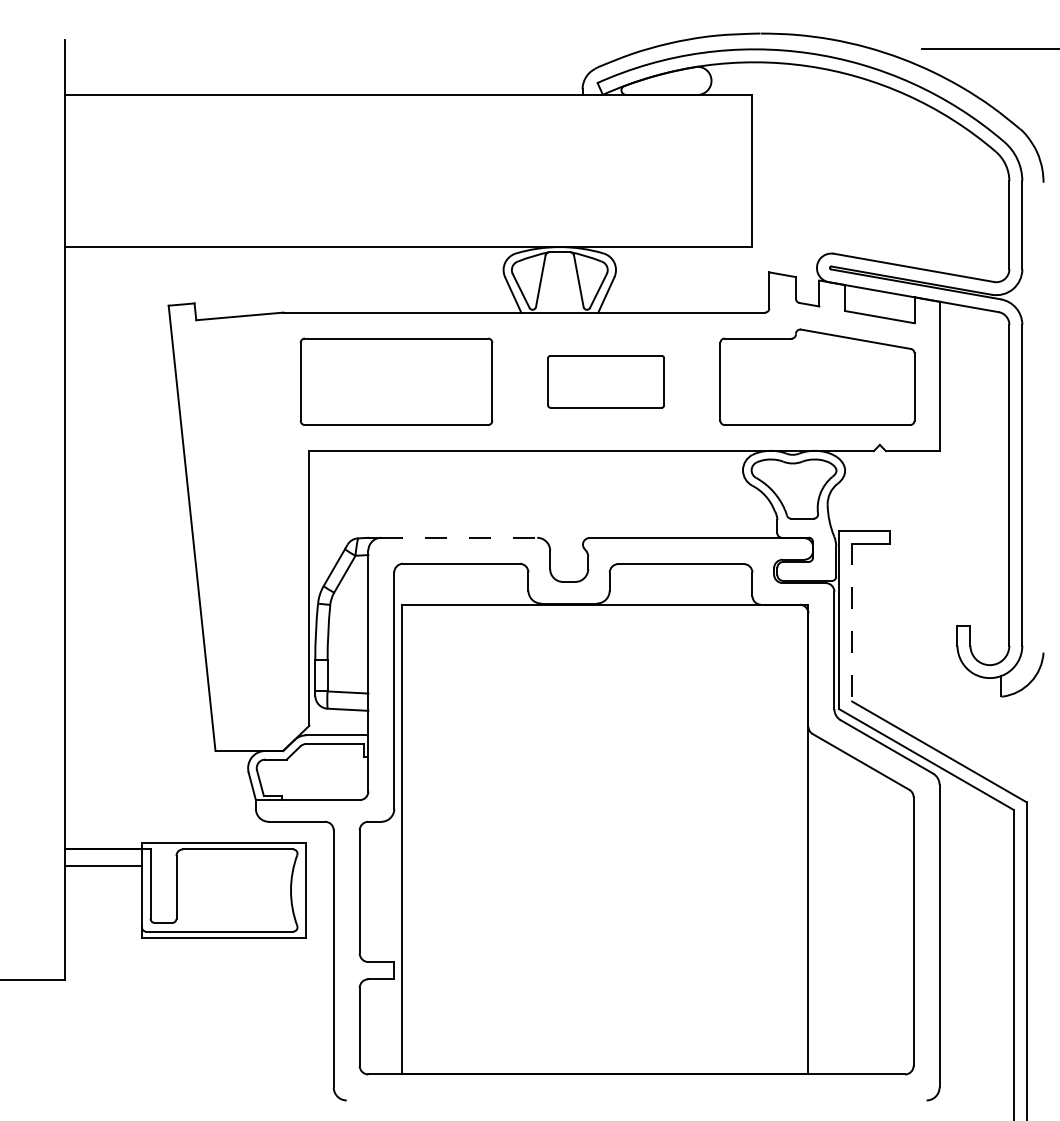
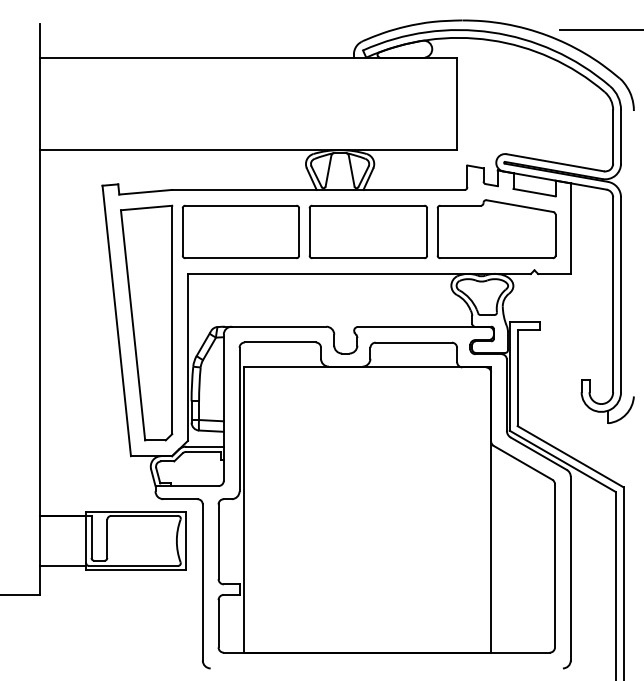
part: (604, 381) -> (367, 231), size x1.67
part: (241, 530) -> (146, 322), added
line: (460, 537) -> (279, 326), dashed -> solid
line: (851, 623) -> (517, 378), dashed -> solid
line: (102, 866) -> (62, 566), moved

